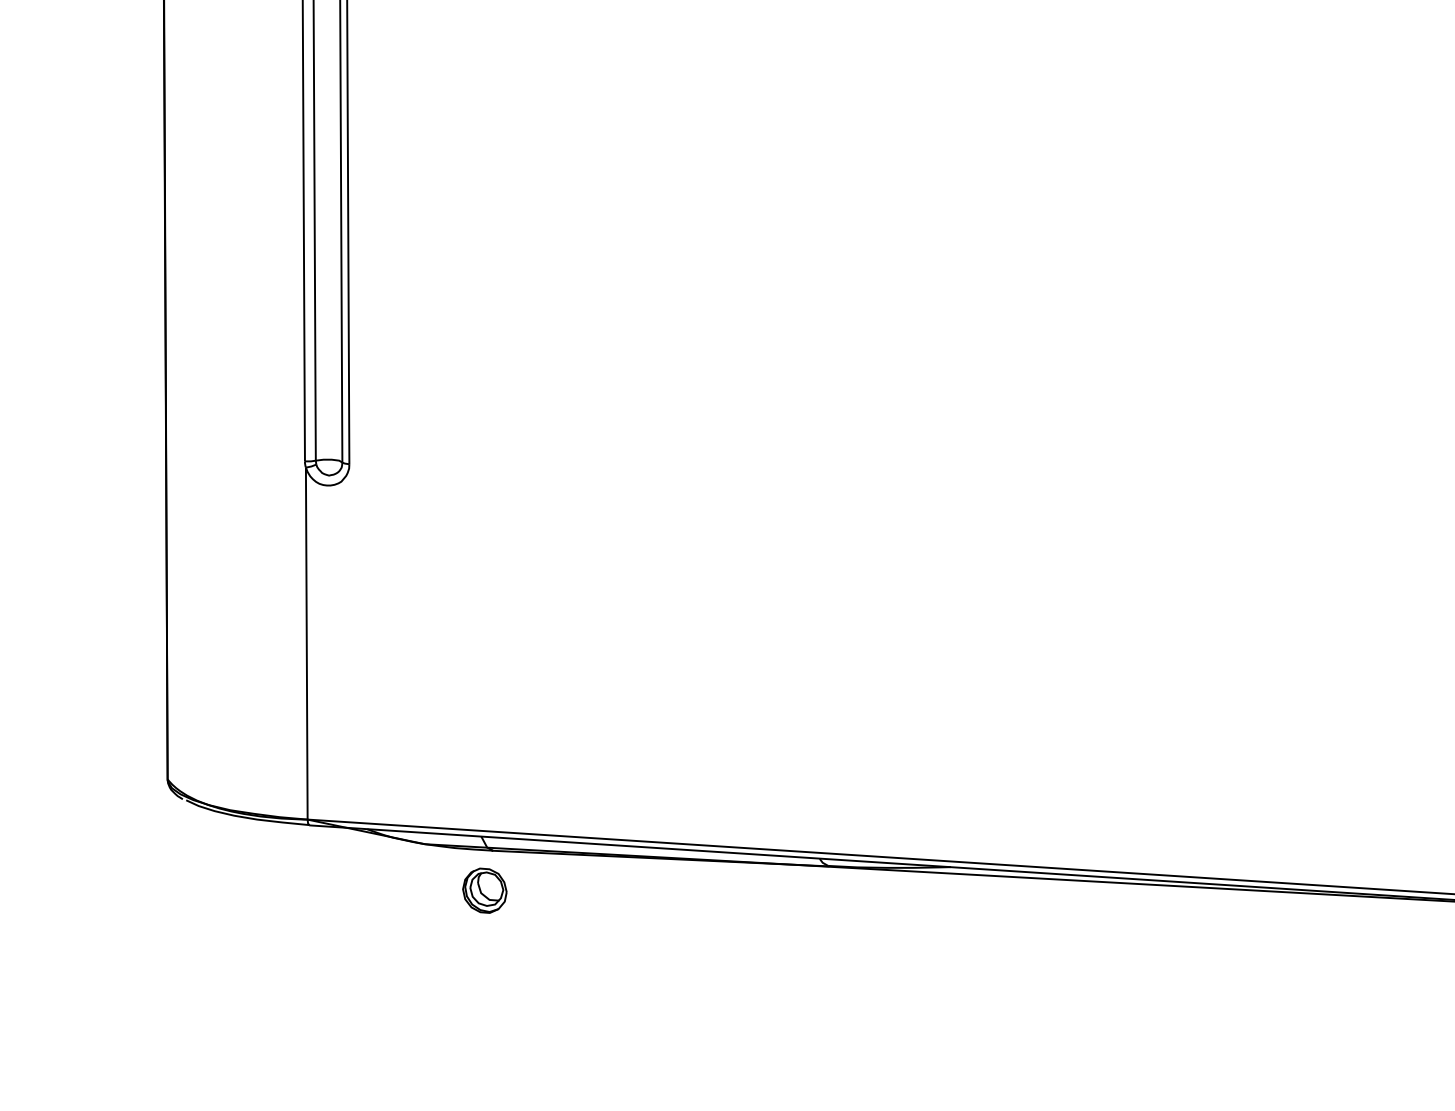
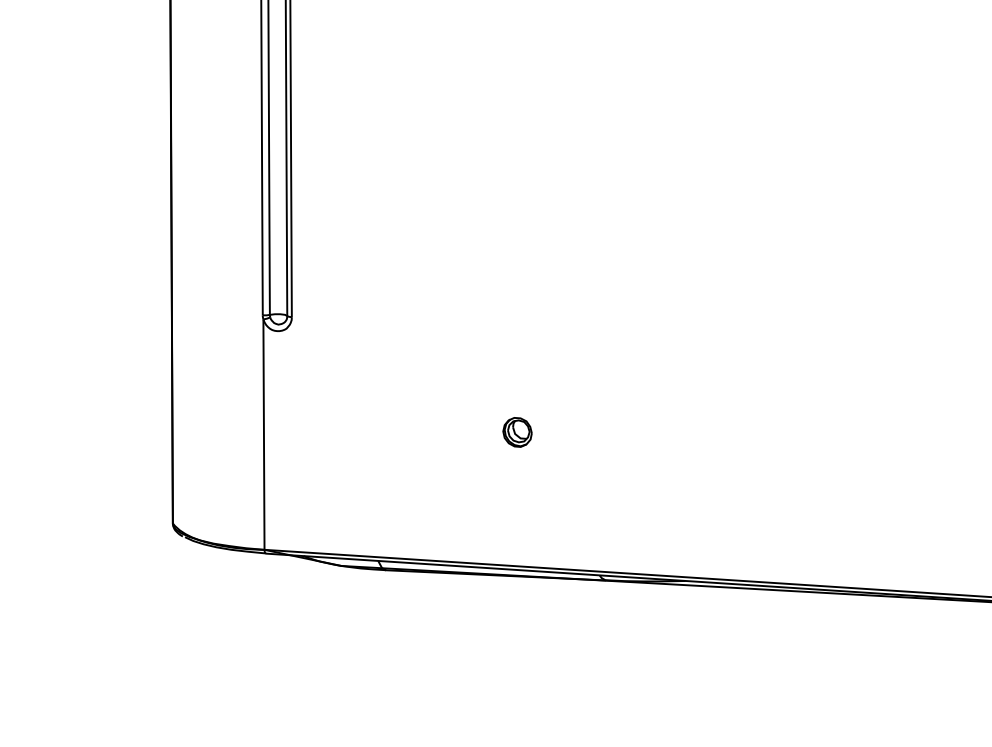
part: (484, 890) -> (517, 432), moved

